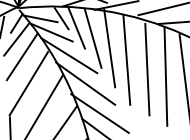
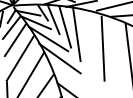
line: (126, 59) -> (88, 41), removed
line: (166, 76) -> (116, 53), removed
line: (99, 113) -> (69, 79), removed

